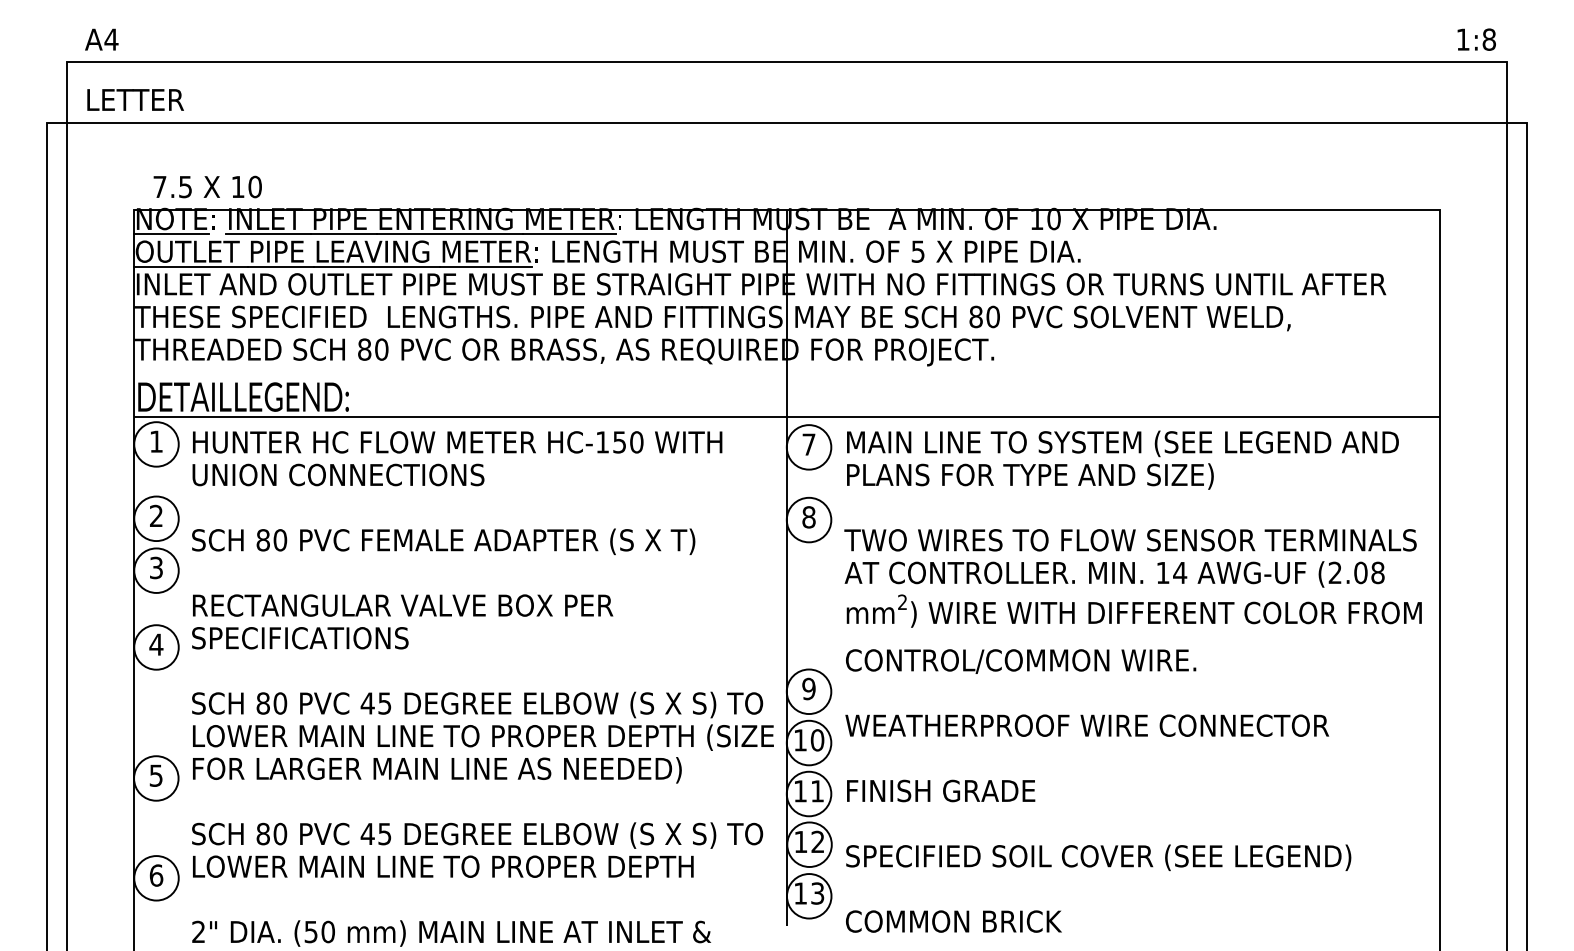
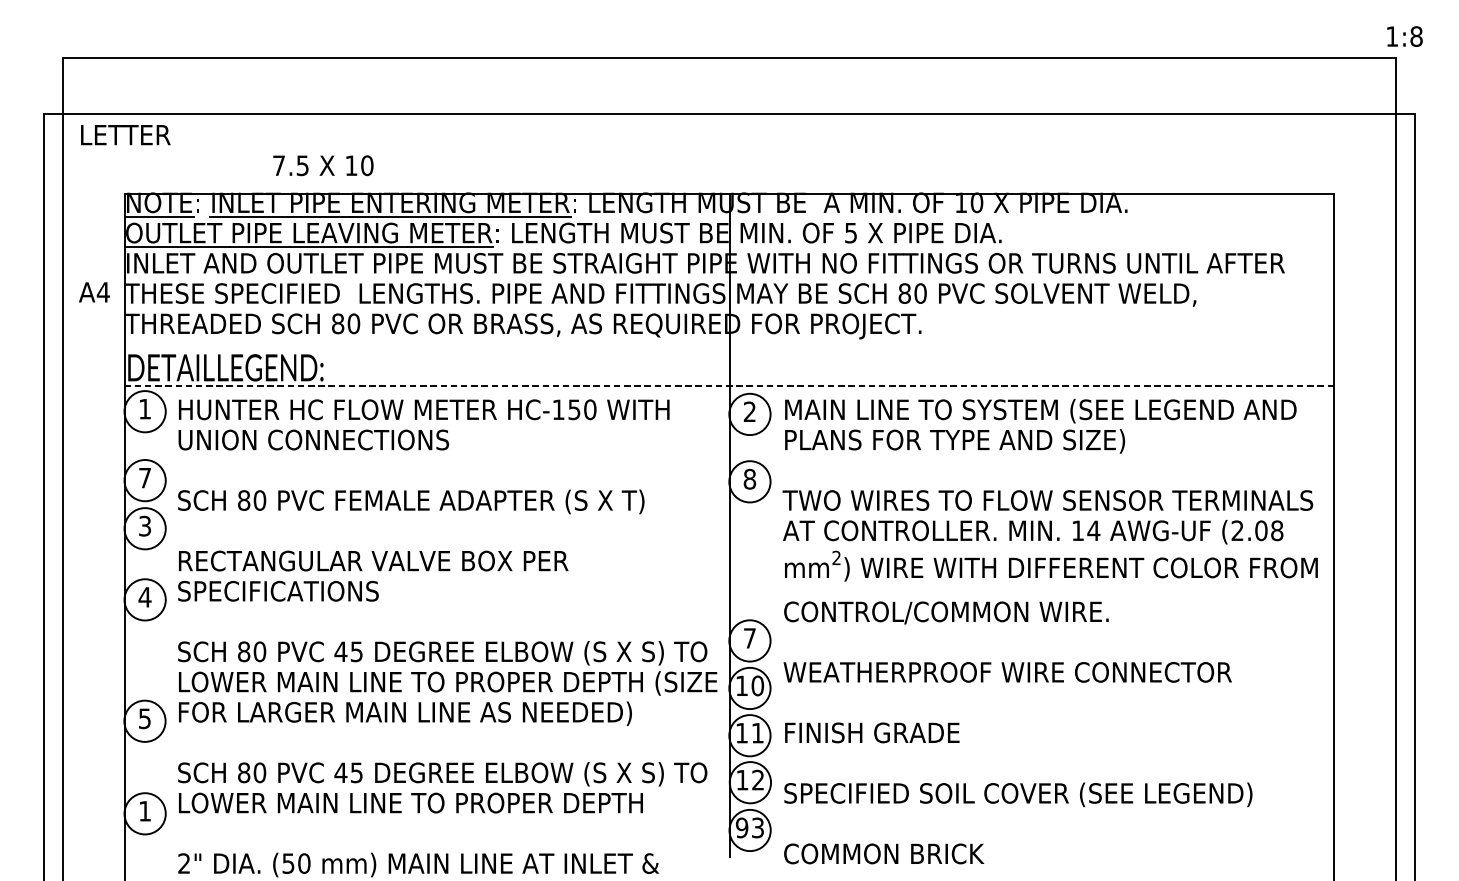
text: (101, 39) -> (94, 292), moved
text: (1476, 39) -> (1404, 36), moved
text: (135, 99) -> (125, 134), moved
text: (207, 186) -> (323, 165), moved
line: (787, 416) -> (729, 385), solid -> dashed
text: (808, 444) -> (749, 411), 7 -> 2
text: (156, 515) -> (145, 477), 2 -> 7
text: (808, 688) -> (749, 637), 9 -> 7
text: (156, 875) -> (145, 811), 6 -> 1
text: (800, 893) -> (742, 827), 13 -> 93

